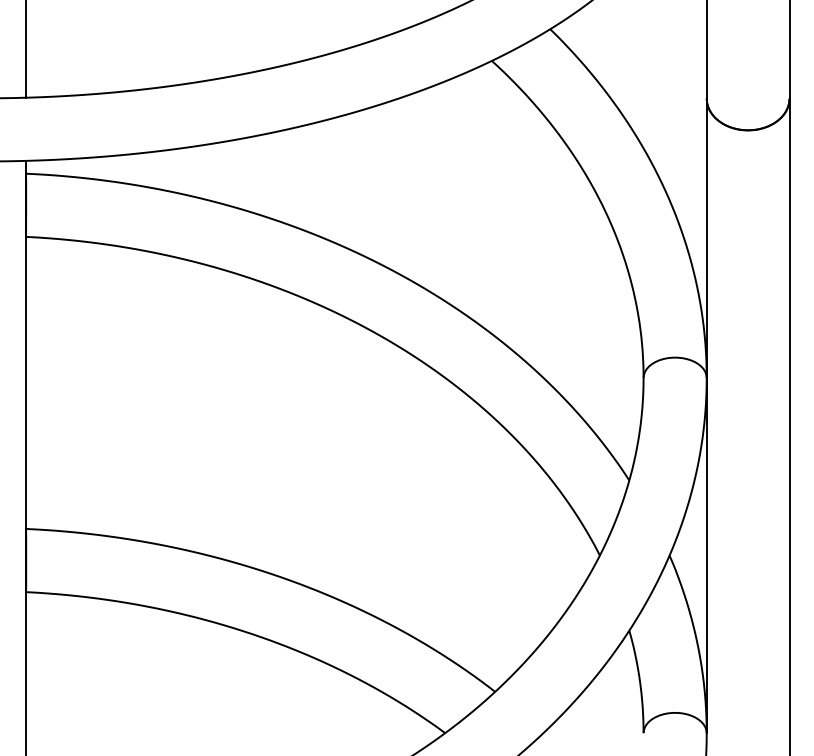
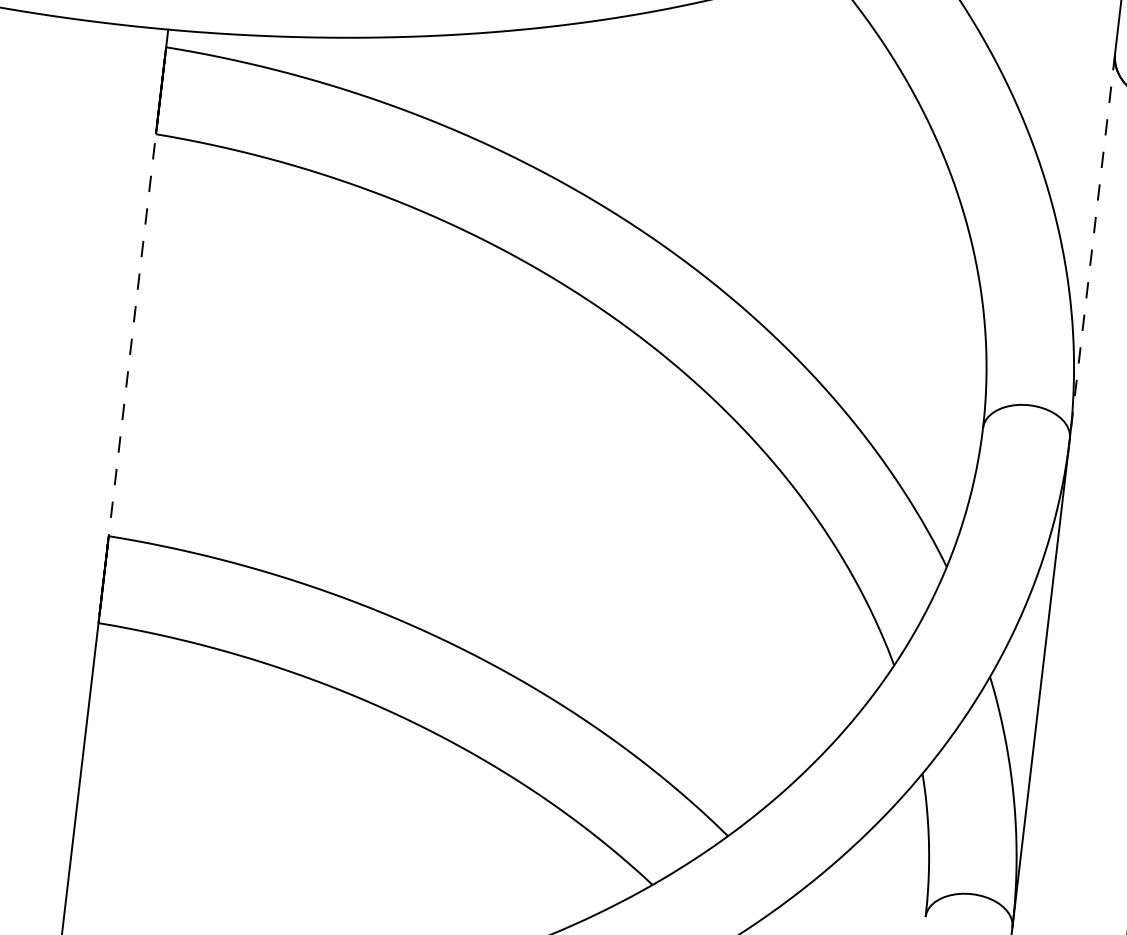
line: (706, 238) -> (1092, 246), solid -> dashed
line: (26, 387) -> (132, 341), solid -> dashed

